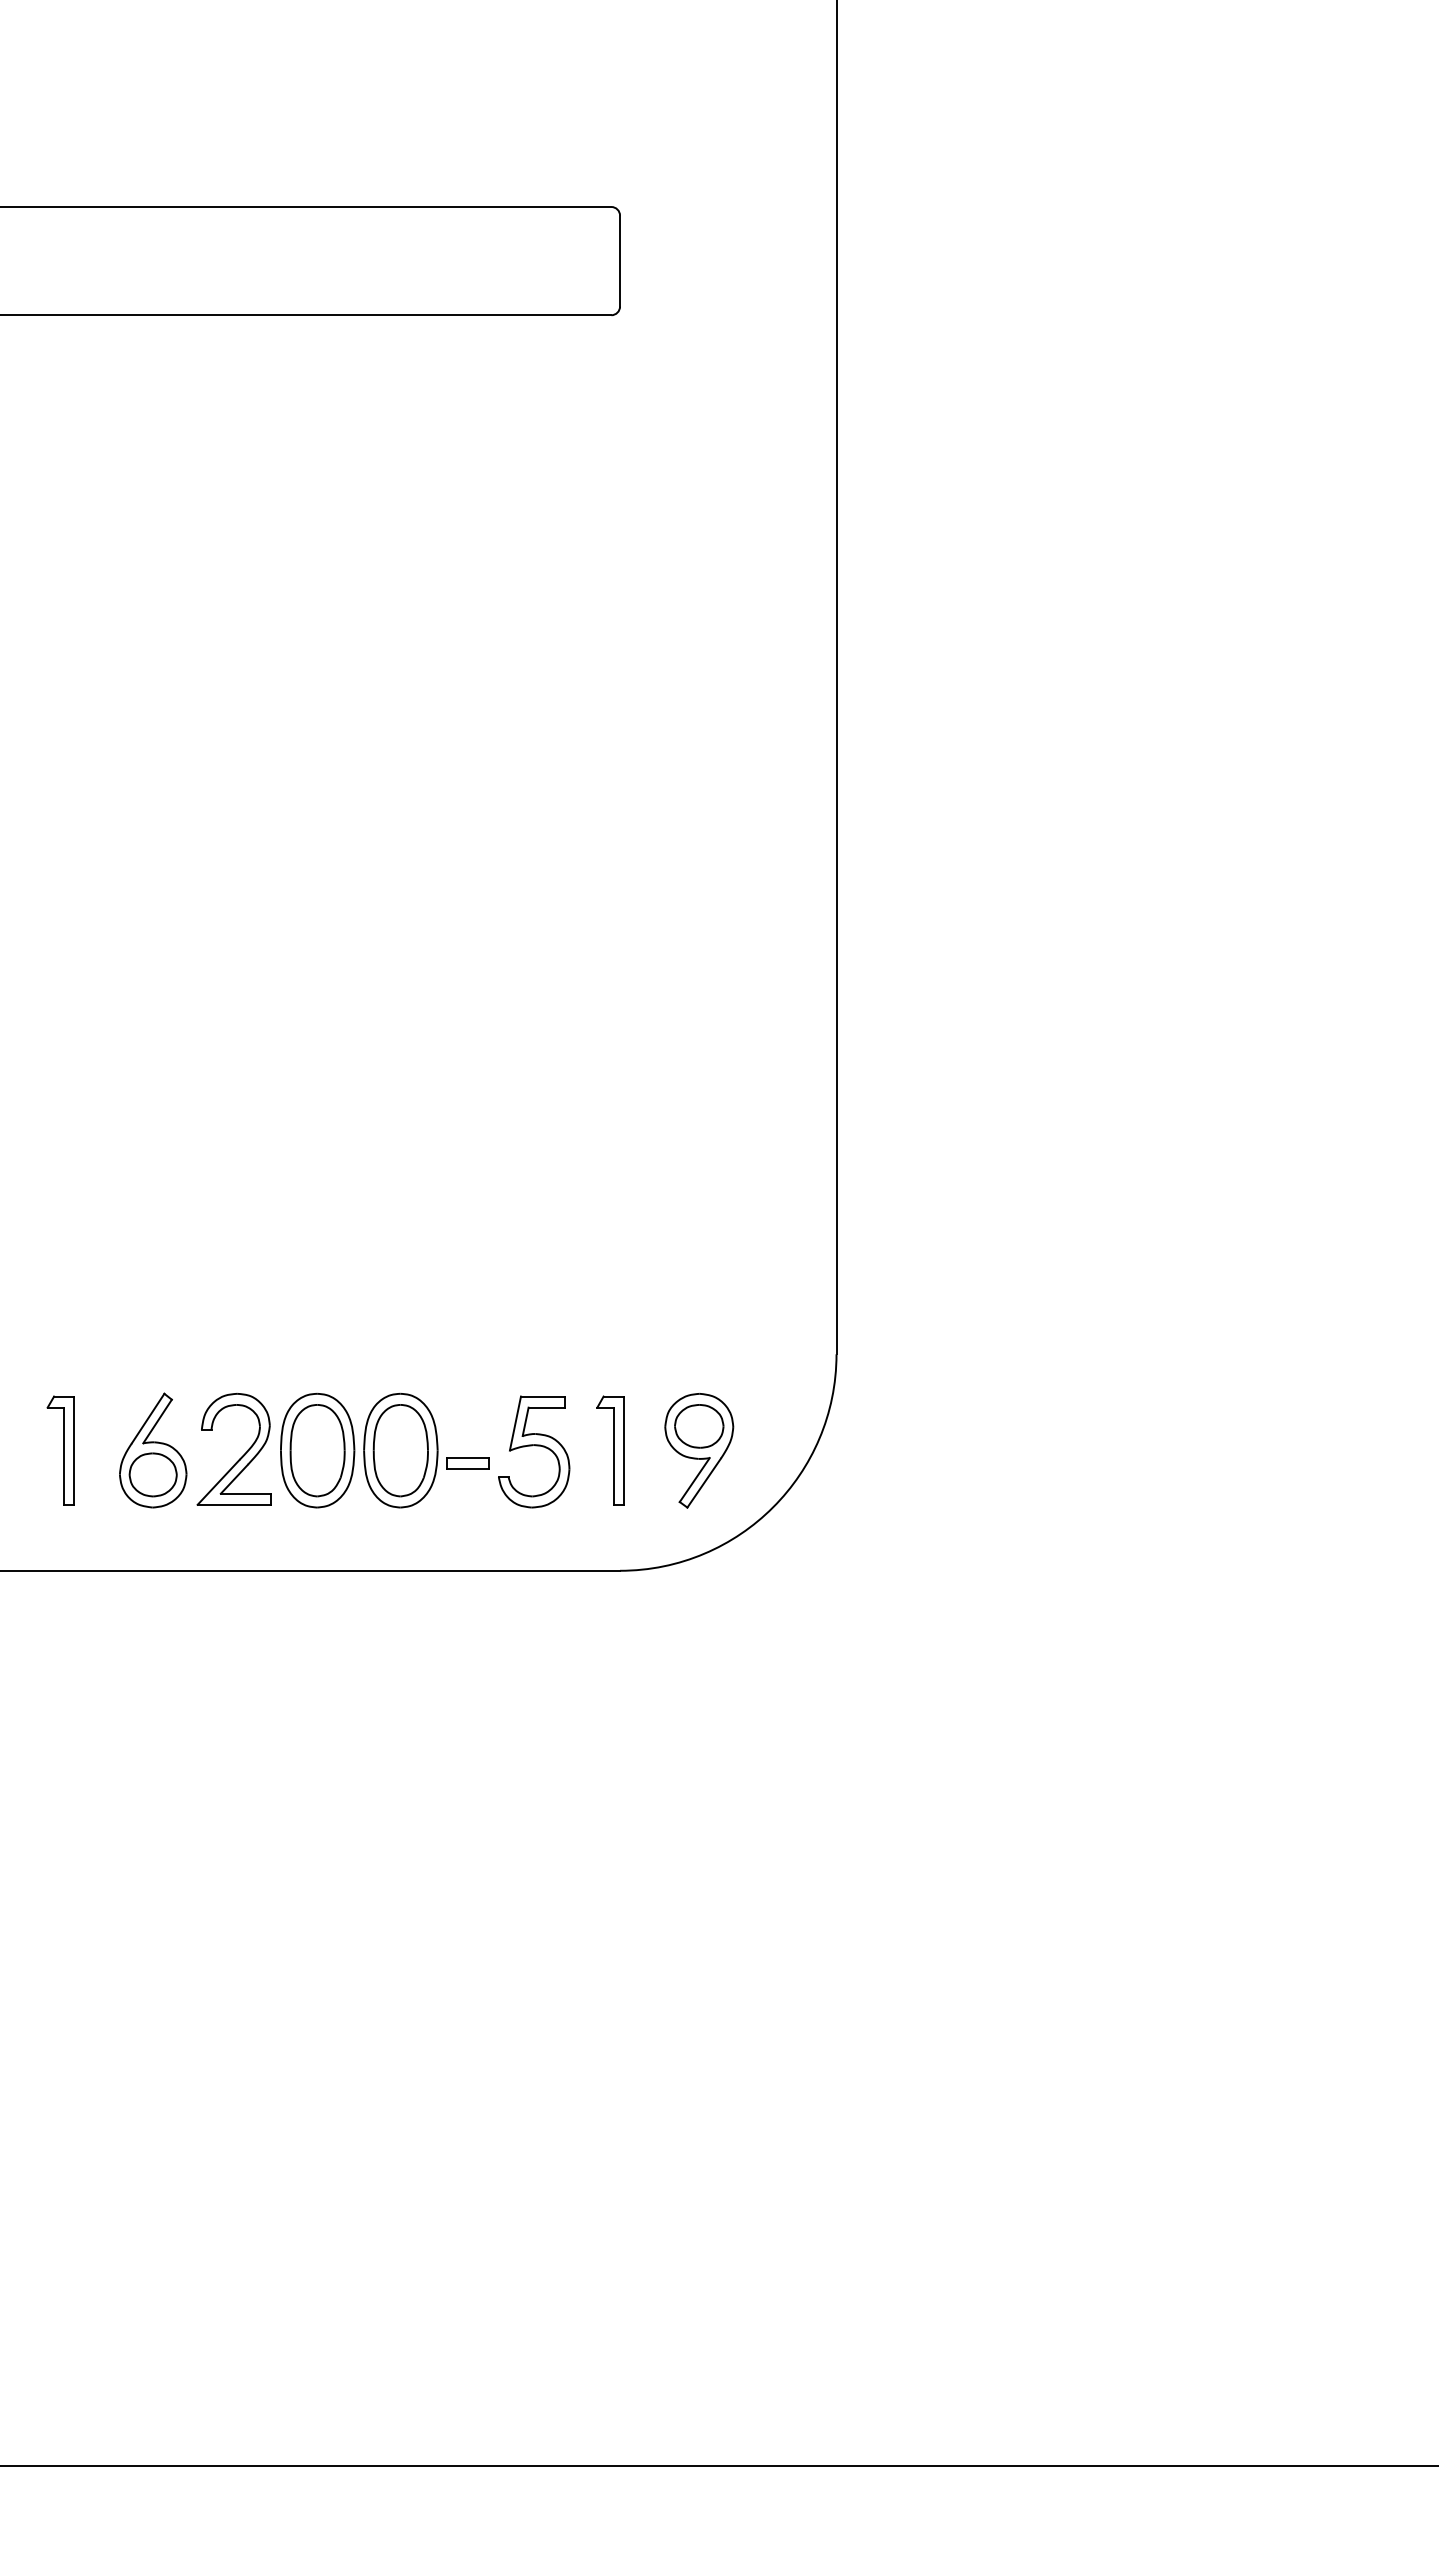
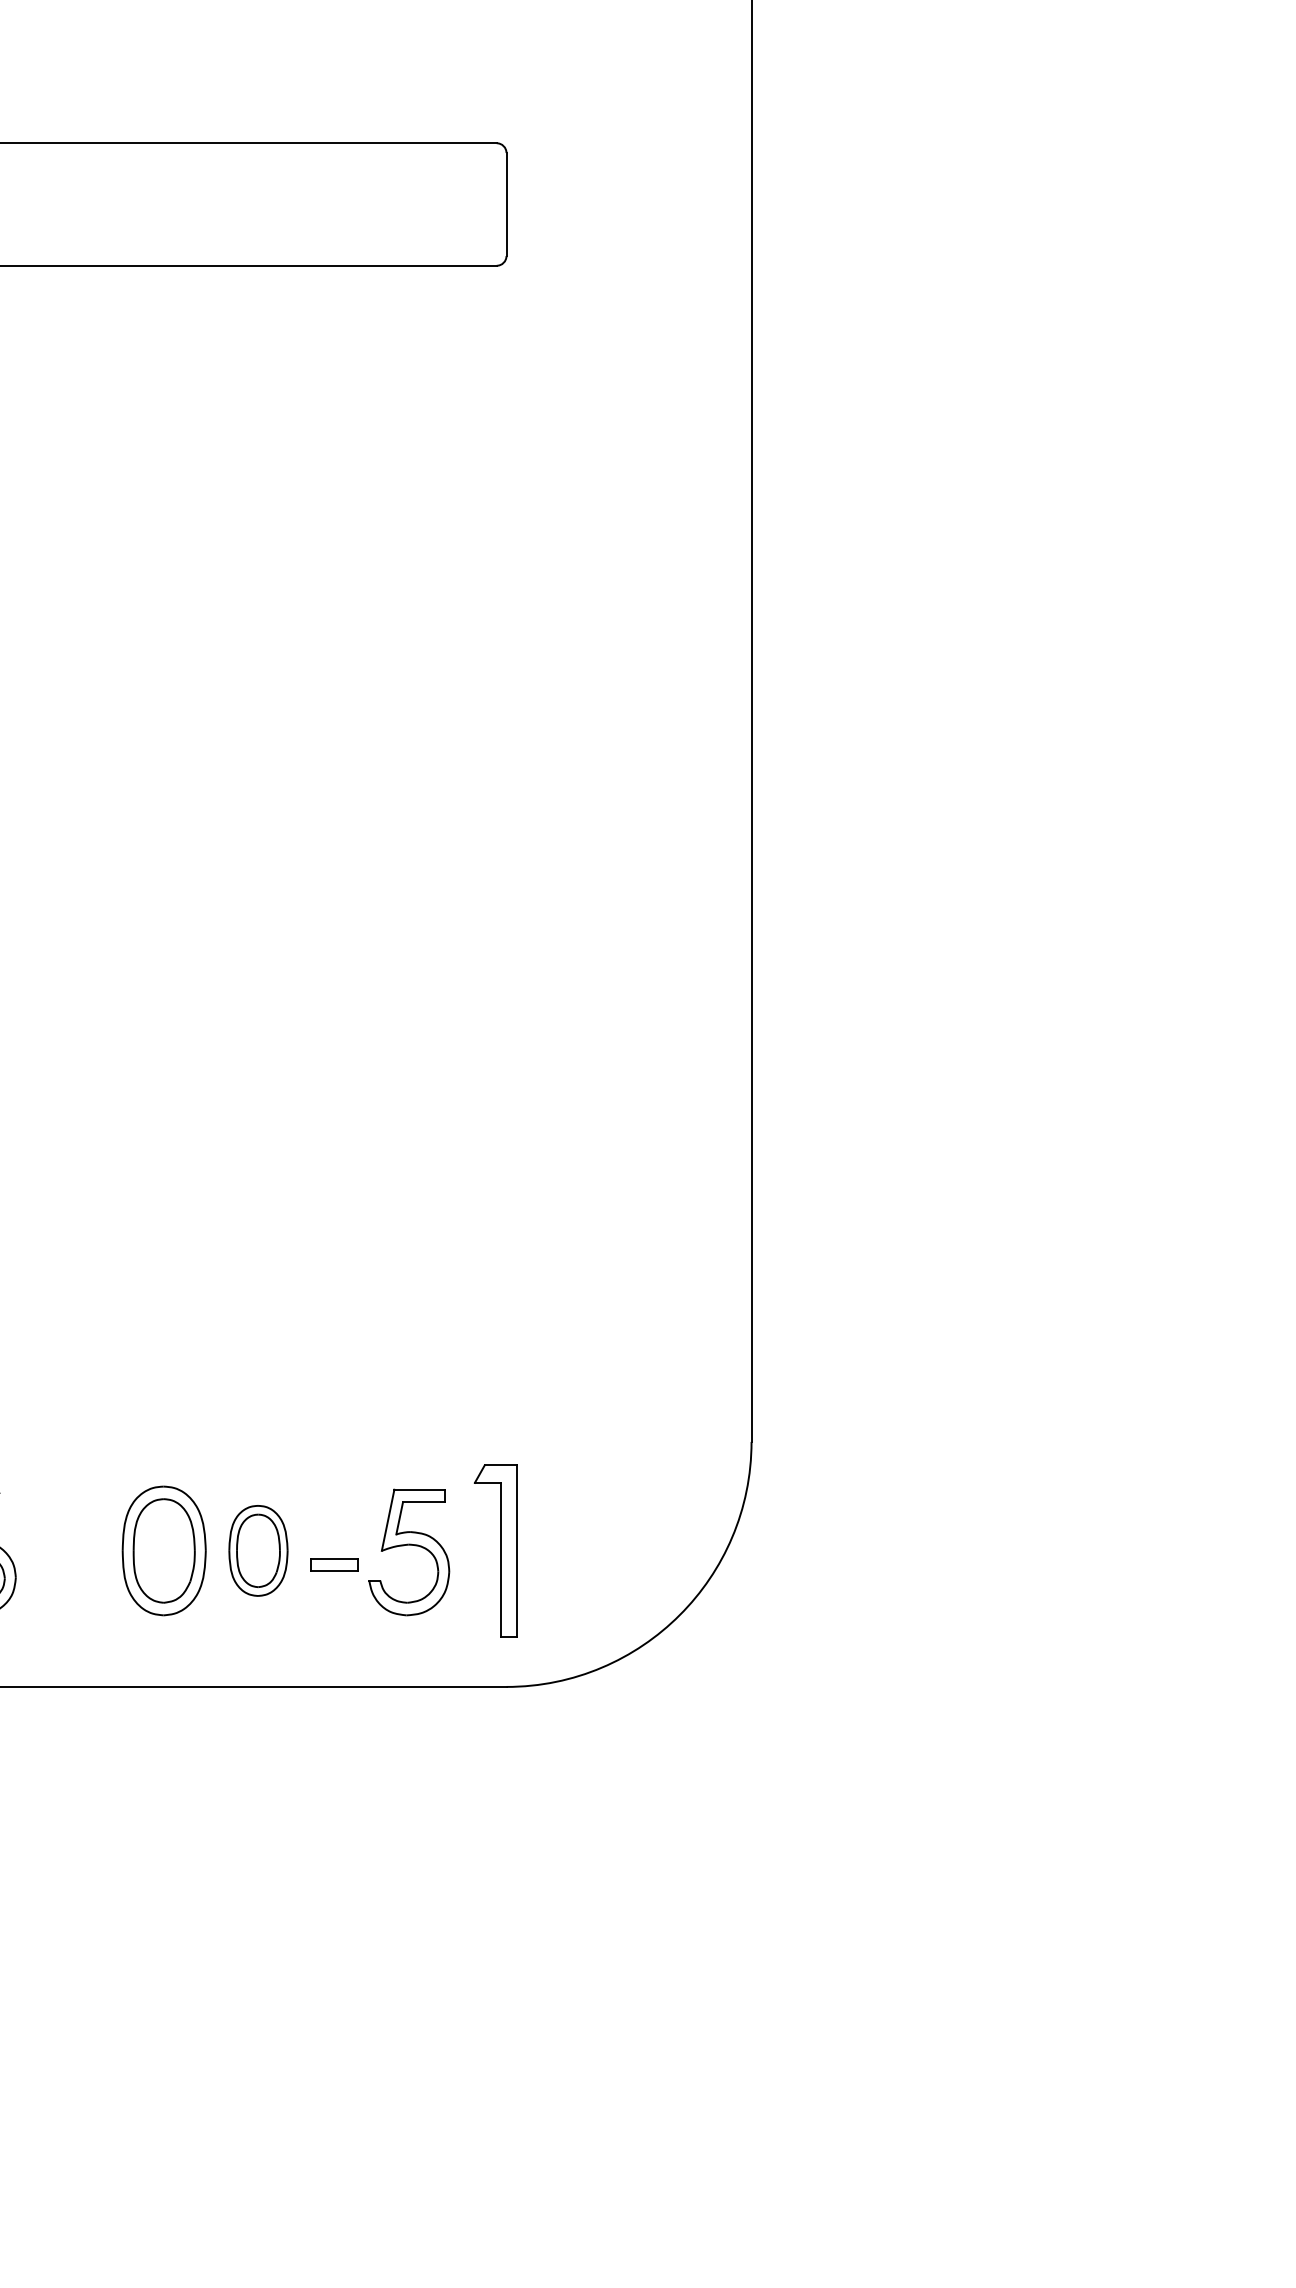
part: (400, 1450) -> (258, 1550), size x0.7
part: (610, 1450) -> (495, 1550), size x1.4
part: (699, 1450) -> (596, 1550), removed
part: (241, 1456) -> (78, 1557), removed

